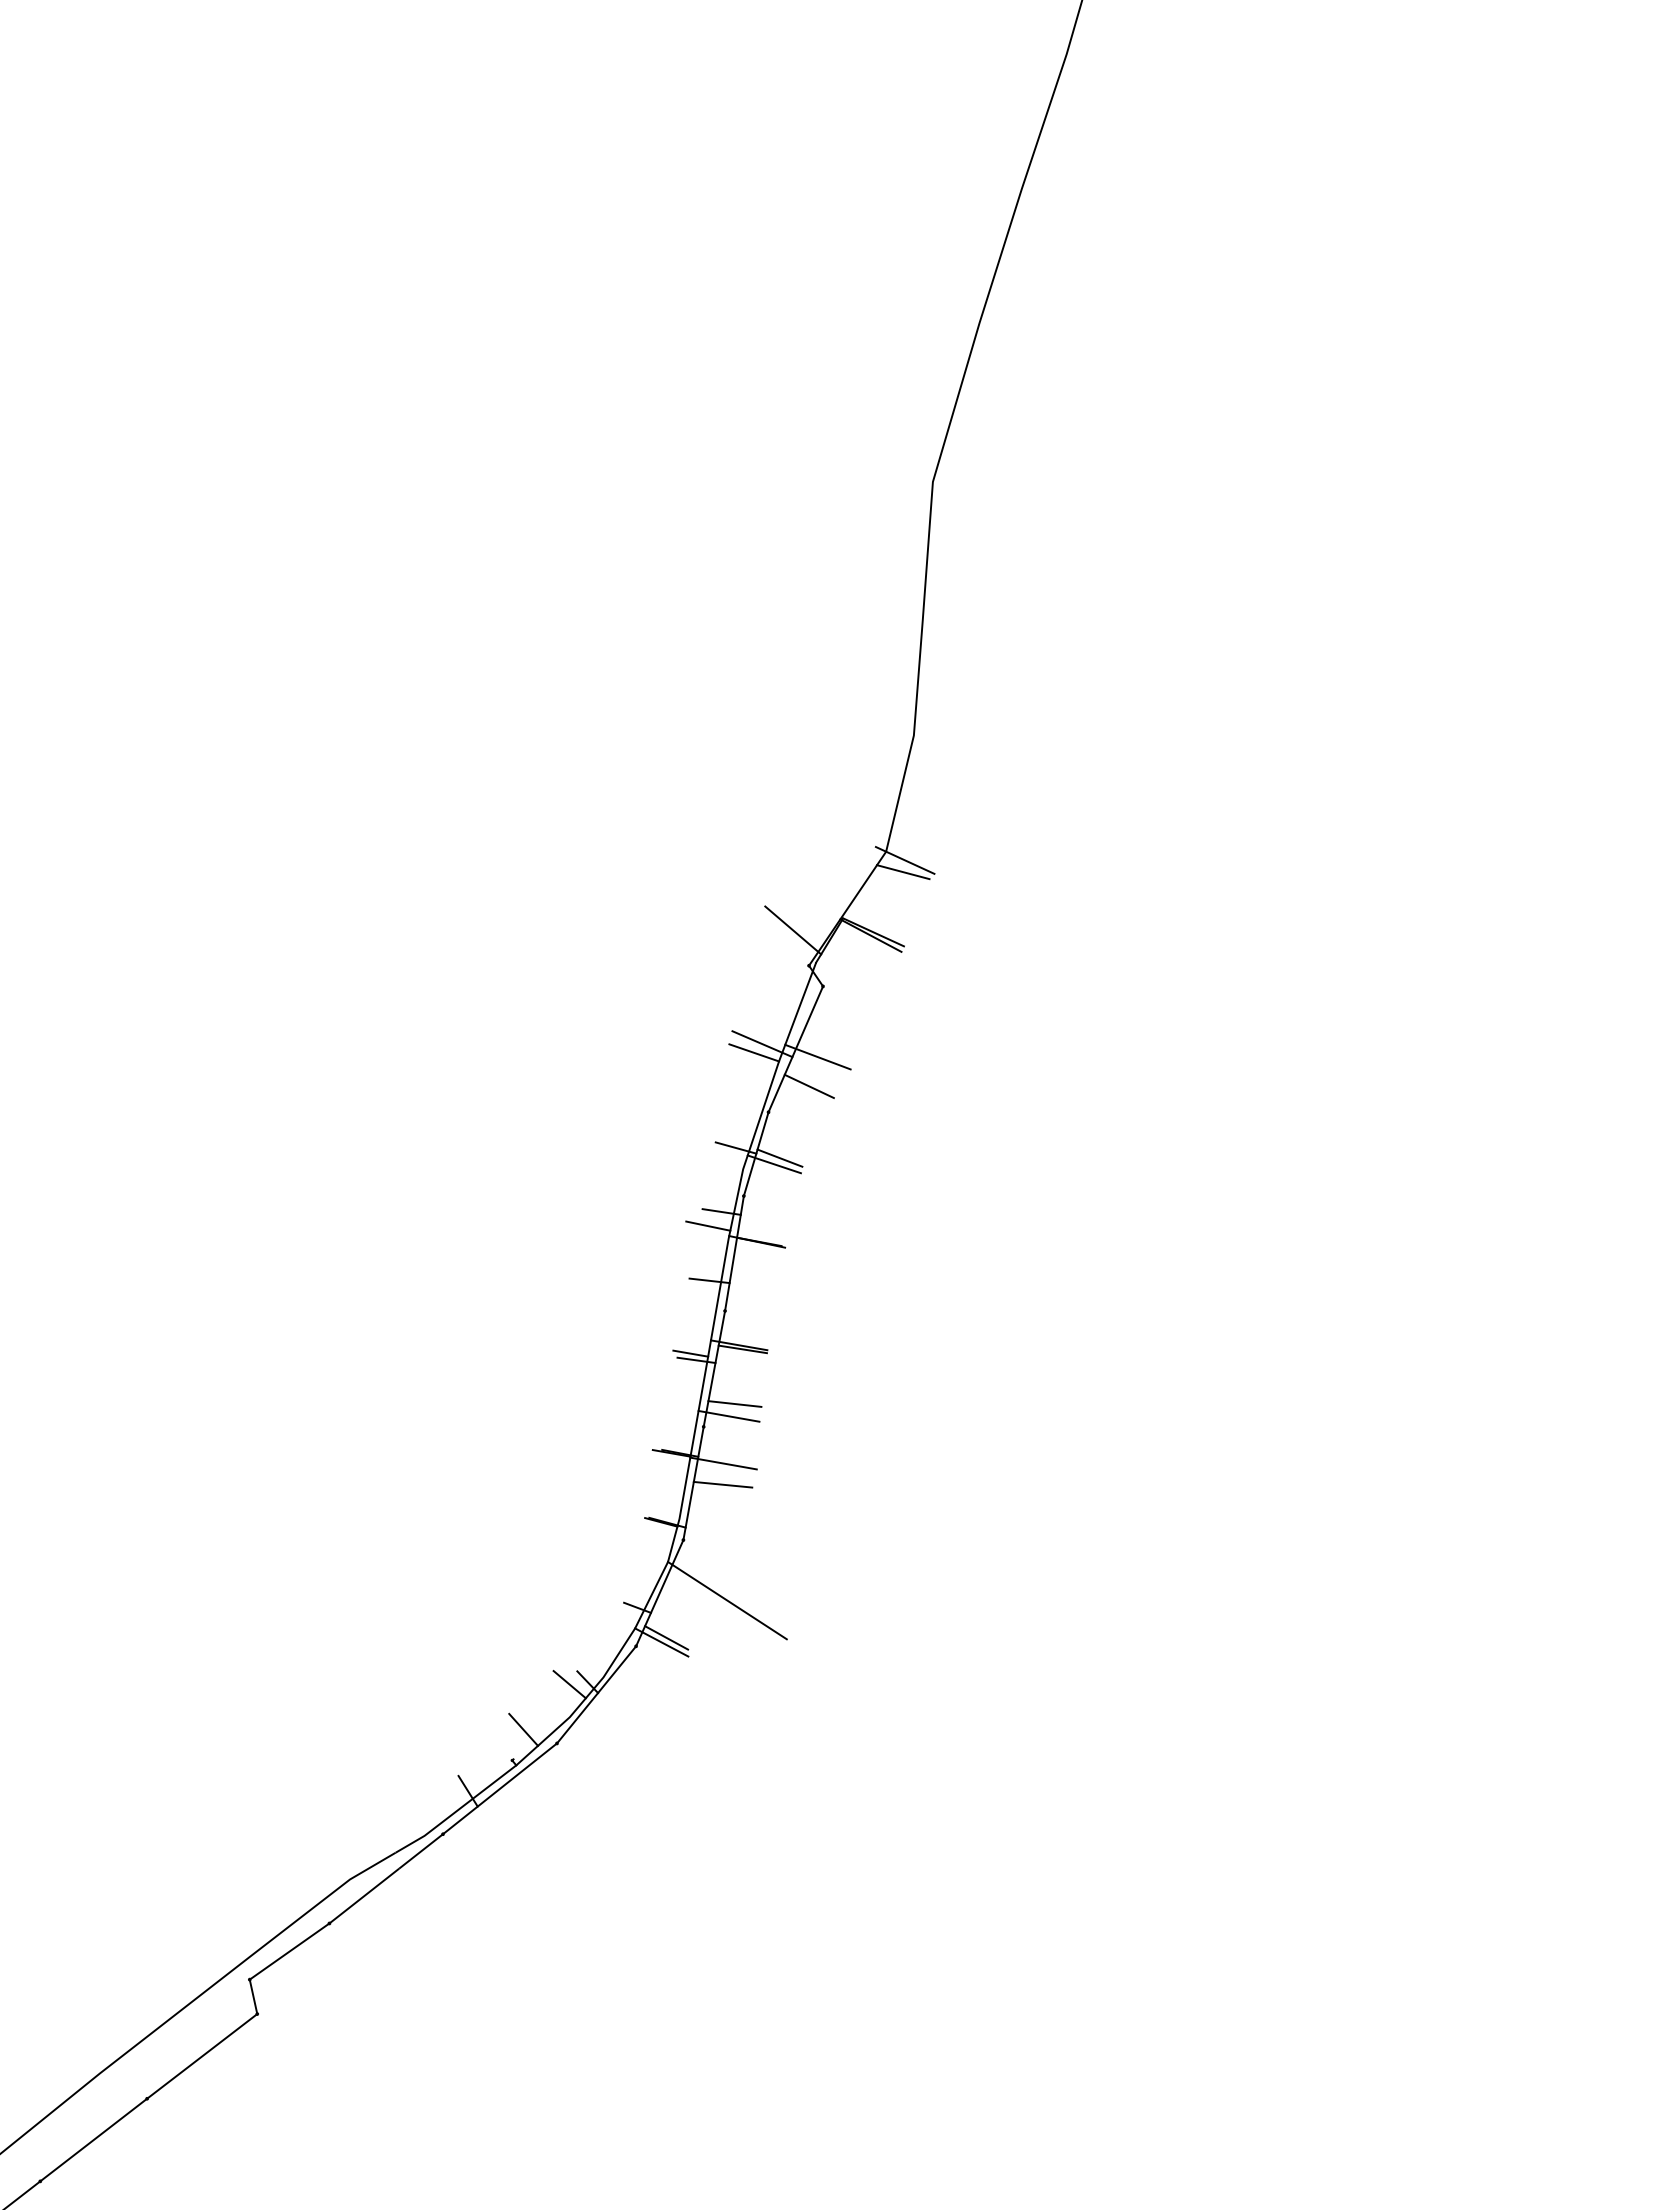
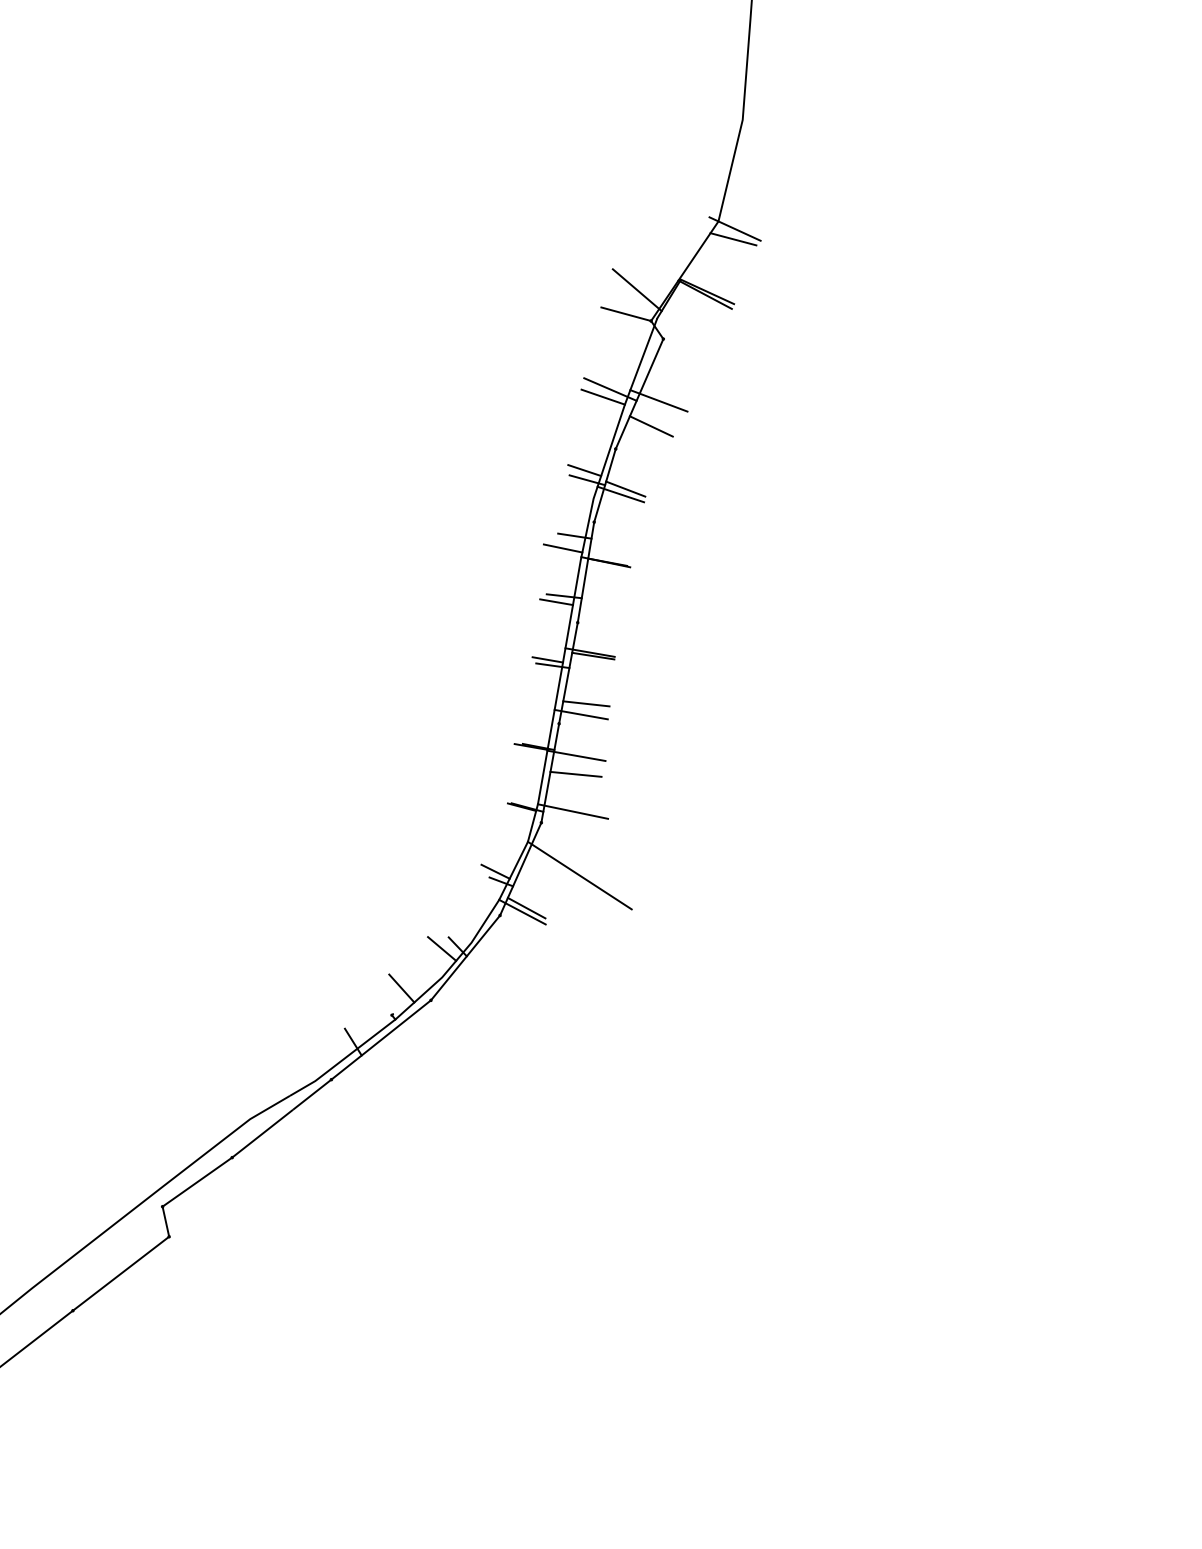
line: (780, 957) -> (626, 313), added
line: (732, 1136) -> (584, 470), added
line: (700, 1287) -> (556, 602), added
line: (719, 1526) -> (572, 810), added
line: (630, 1596) -> (495, 872), added

